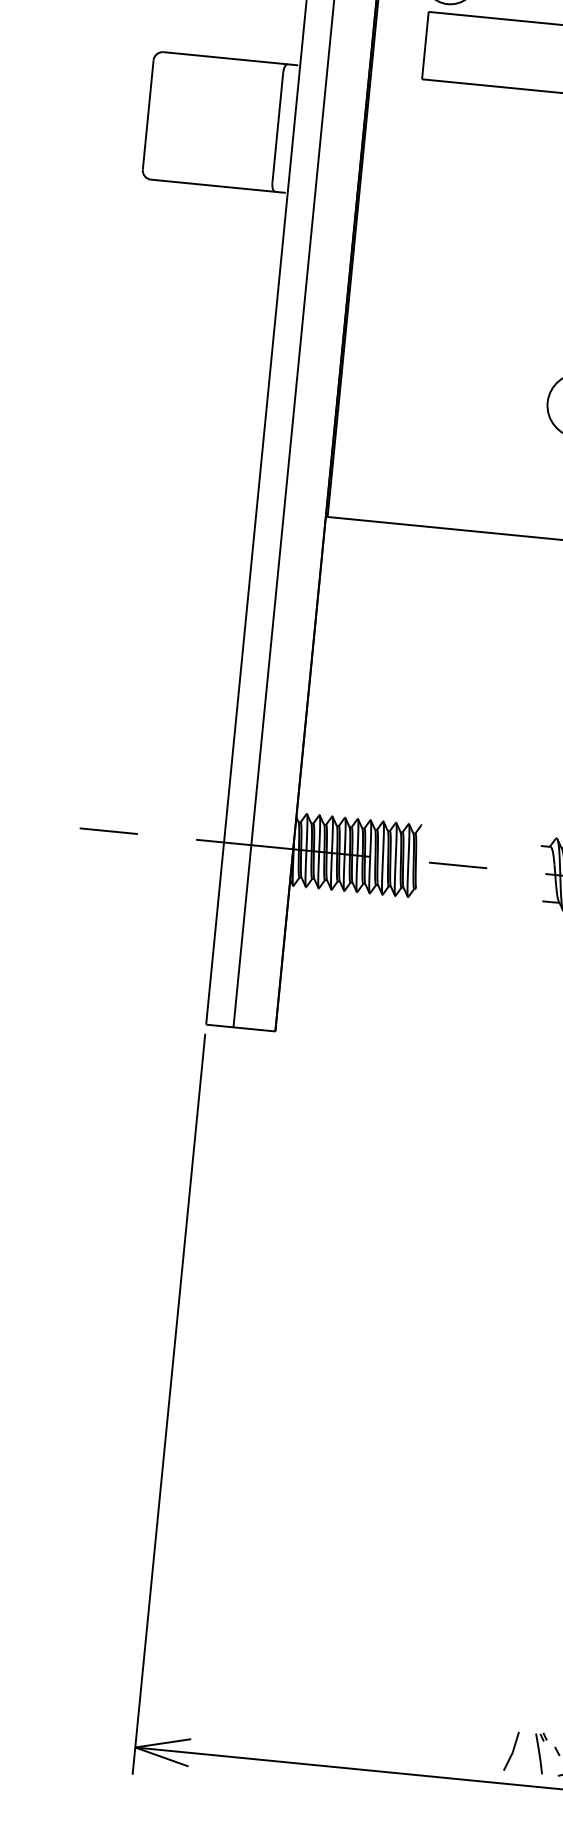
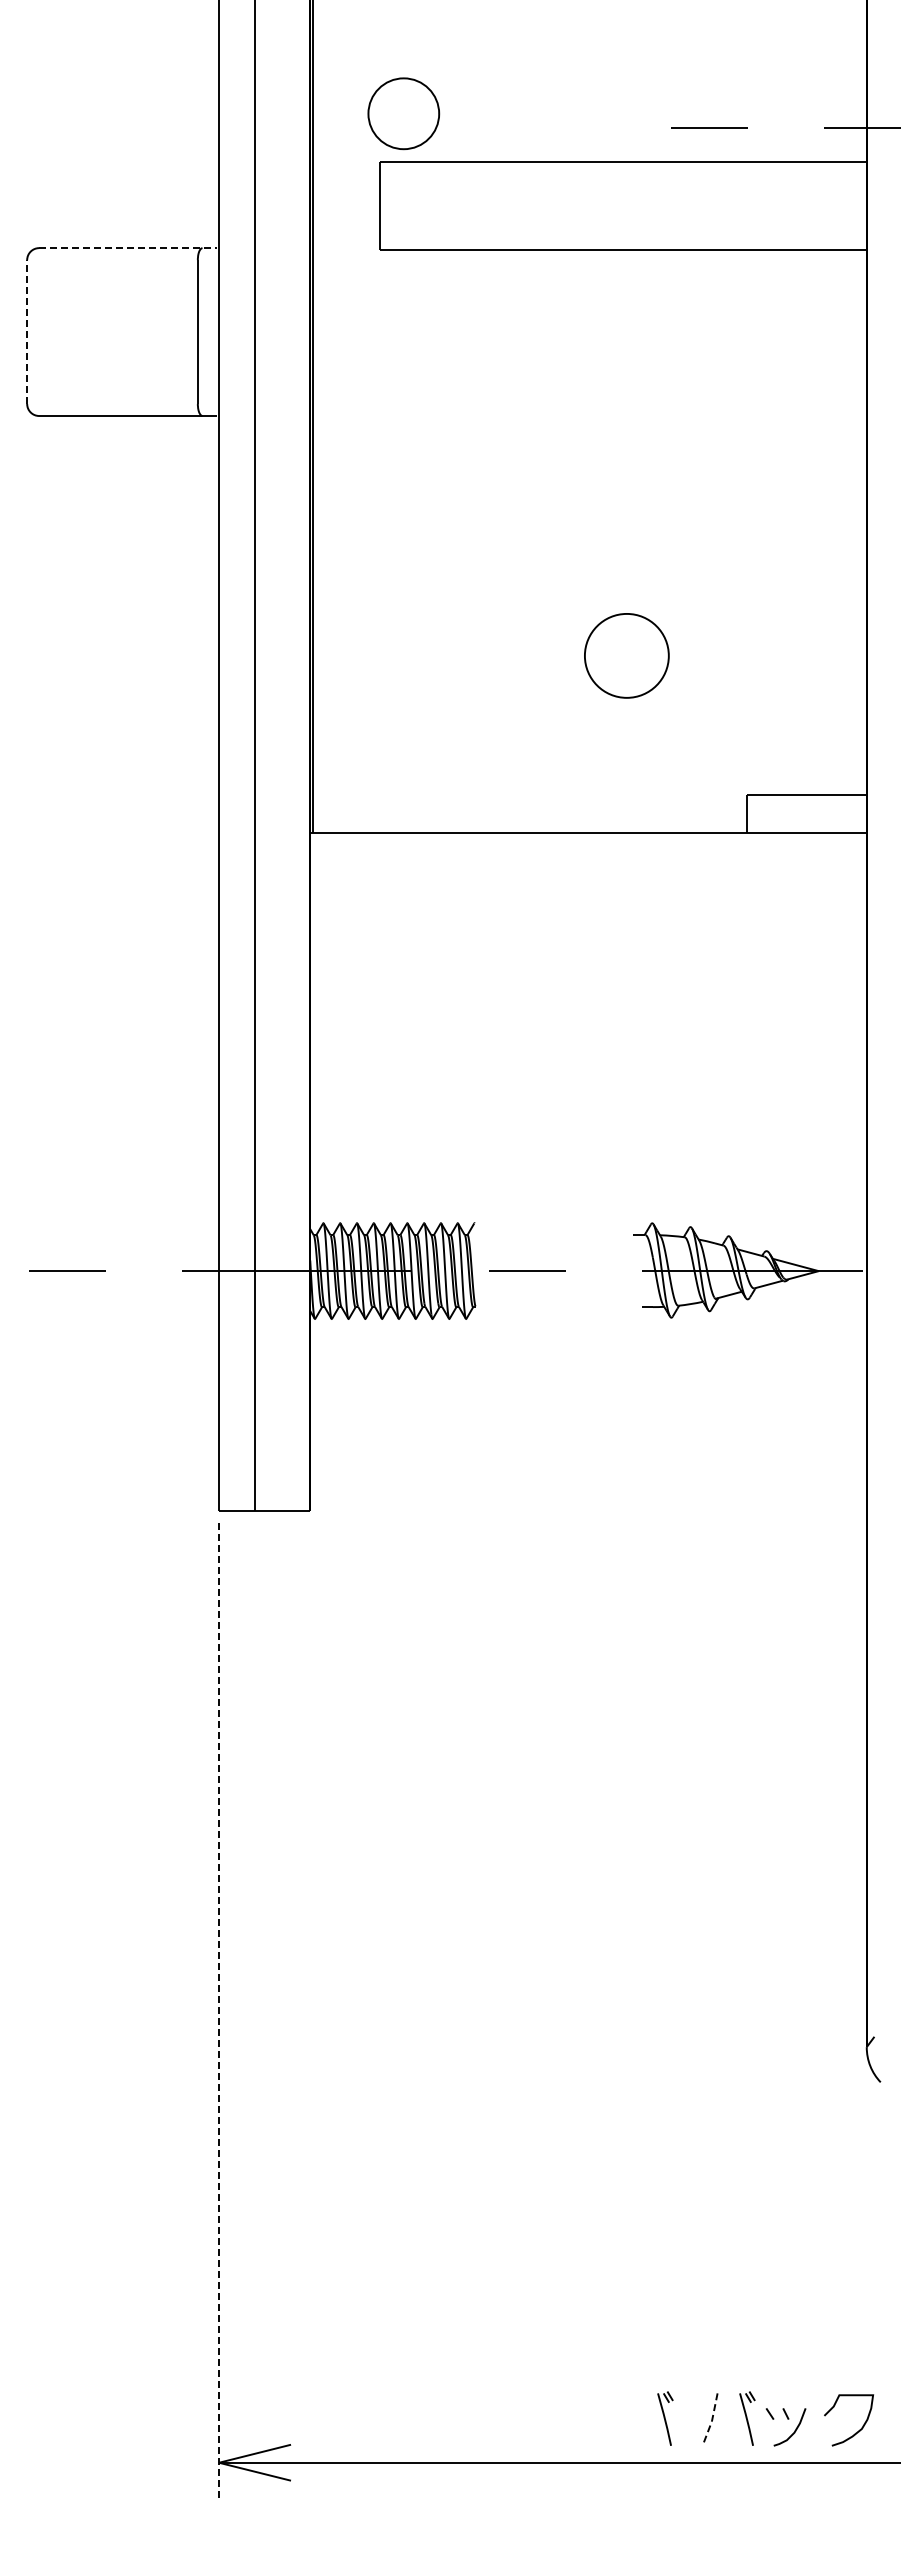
line: (230, 59) -> (127, 248), solid -> dashed
line: (148, 115) -> (27, 332), solid -> dashed
line: (169, 1404) -> (219, 2010), solid -> dashed
part: (477, 1747) -> (665, 2418), added
line: (512, 1752) -> (711, 2421), solid -> dashed

